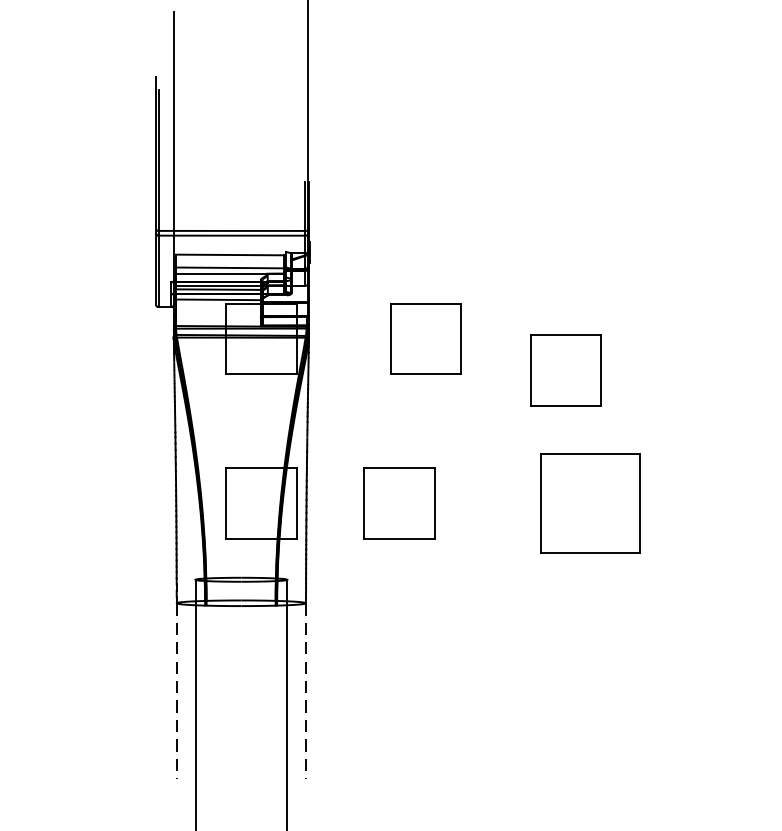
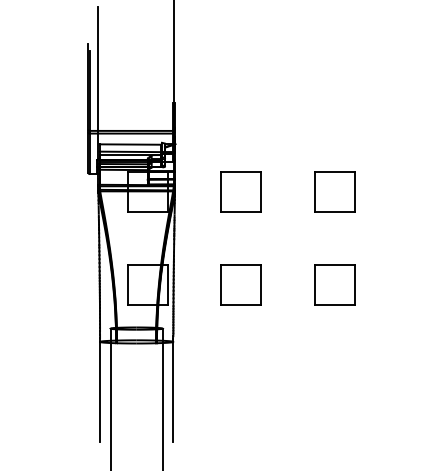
part: (565, 369) -> (334, 191), moved
part: (398, 501) -> (240, 284), moved
part: (590, 501) -> (334, 284), size x0.71
line: (177, 690) -> (100, 391), dashed -> solid
line: (306, 690) -> (173, 391), dashed -> solid

